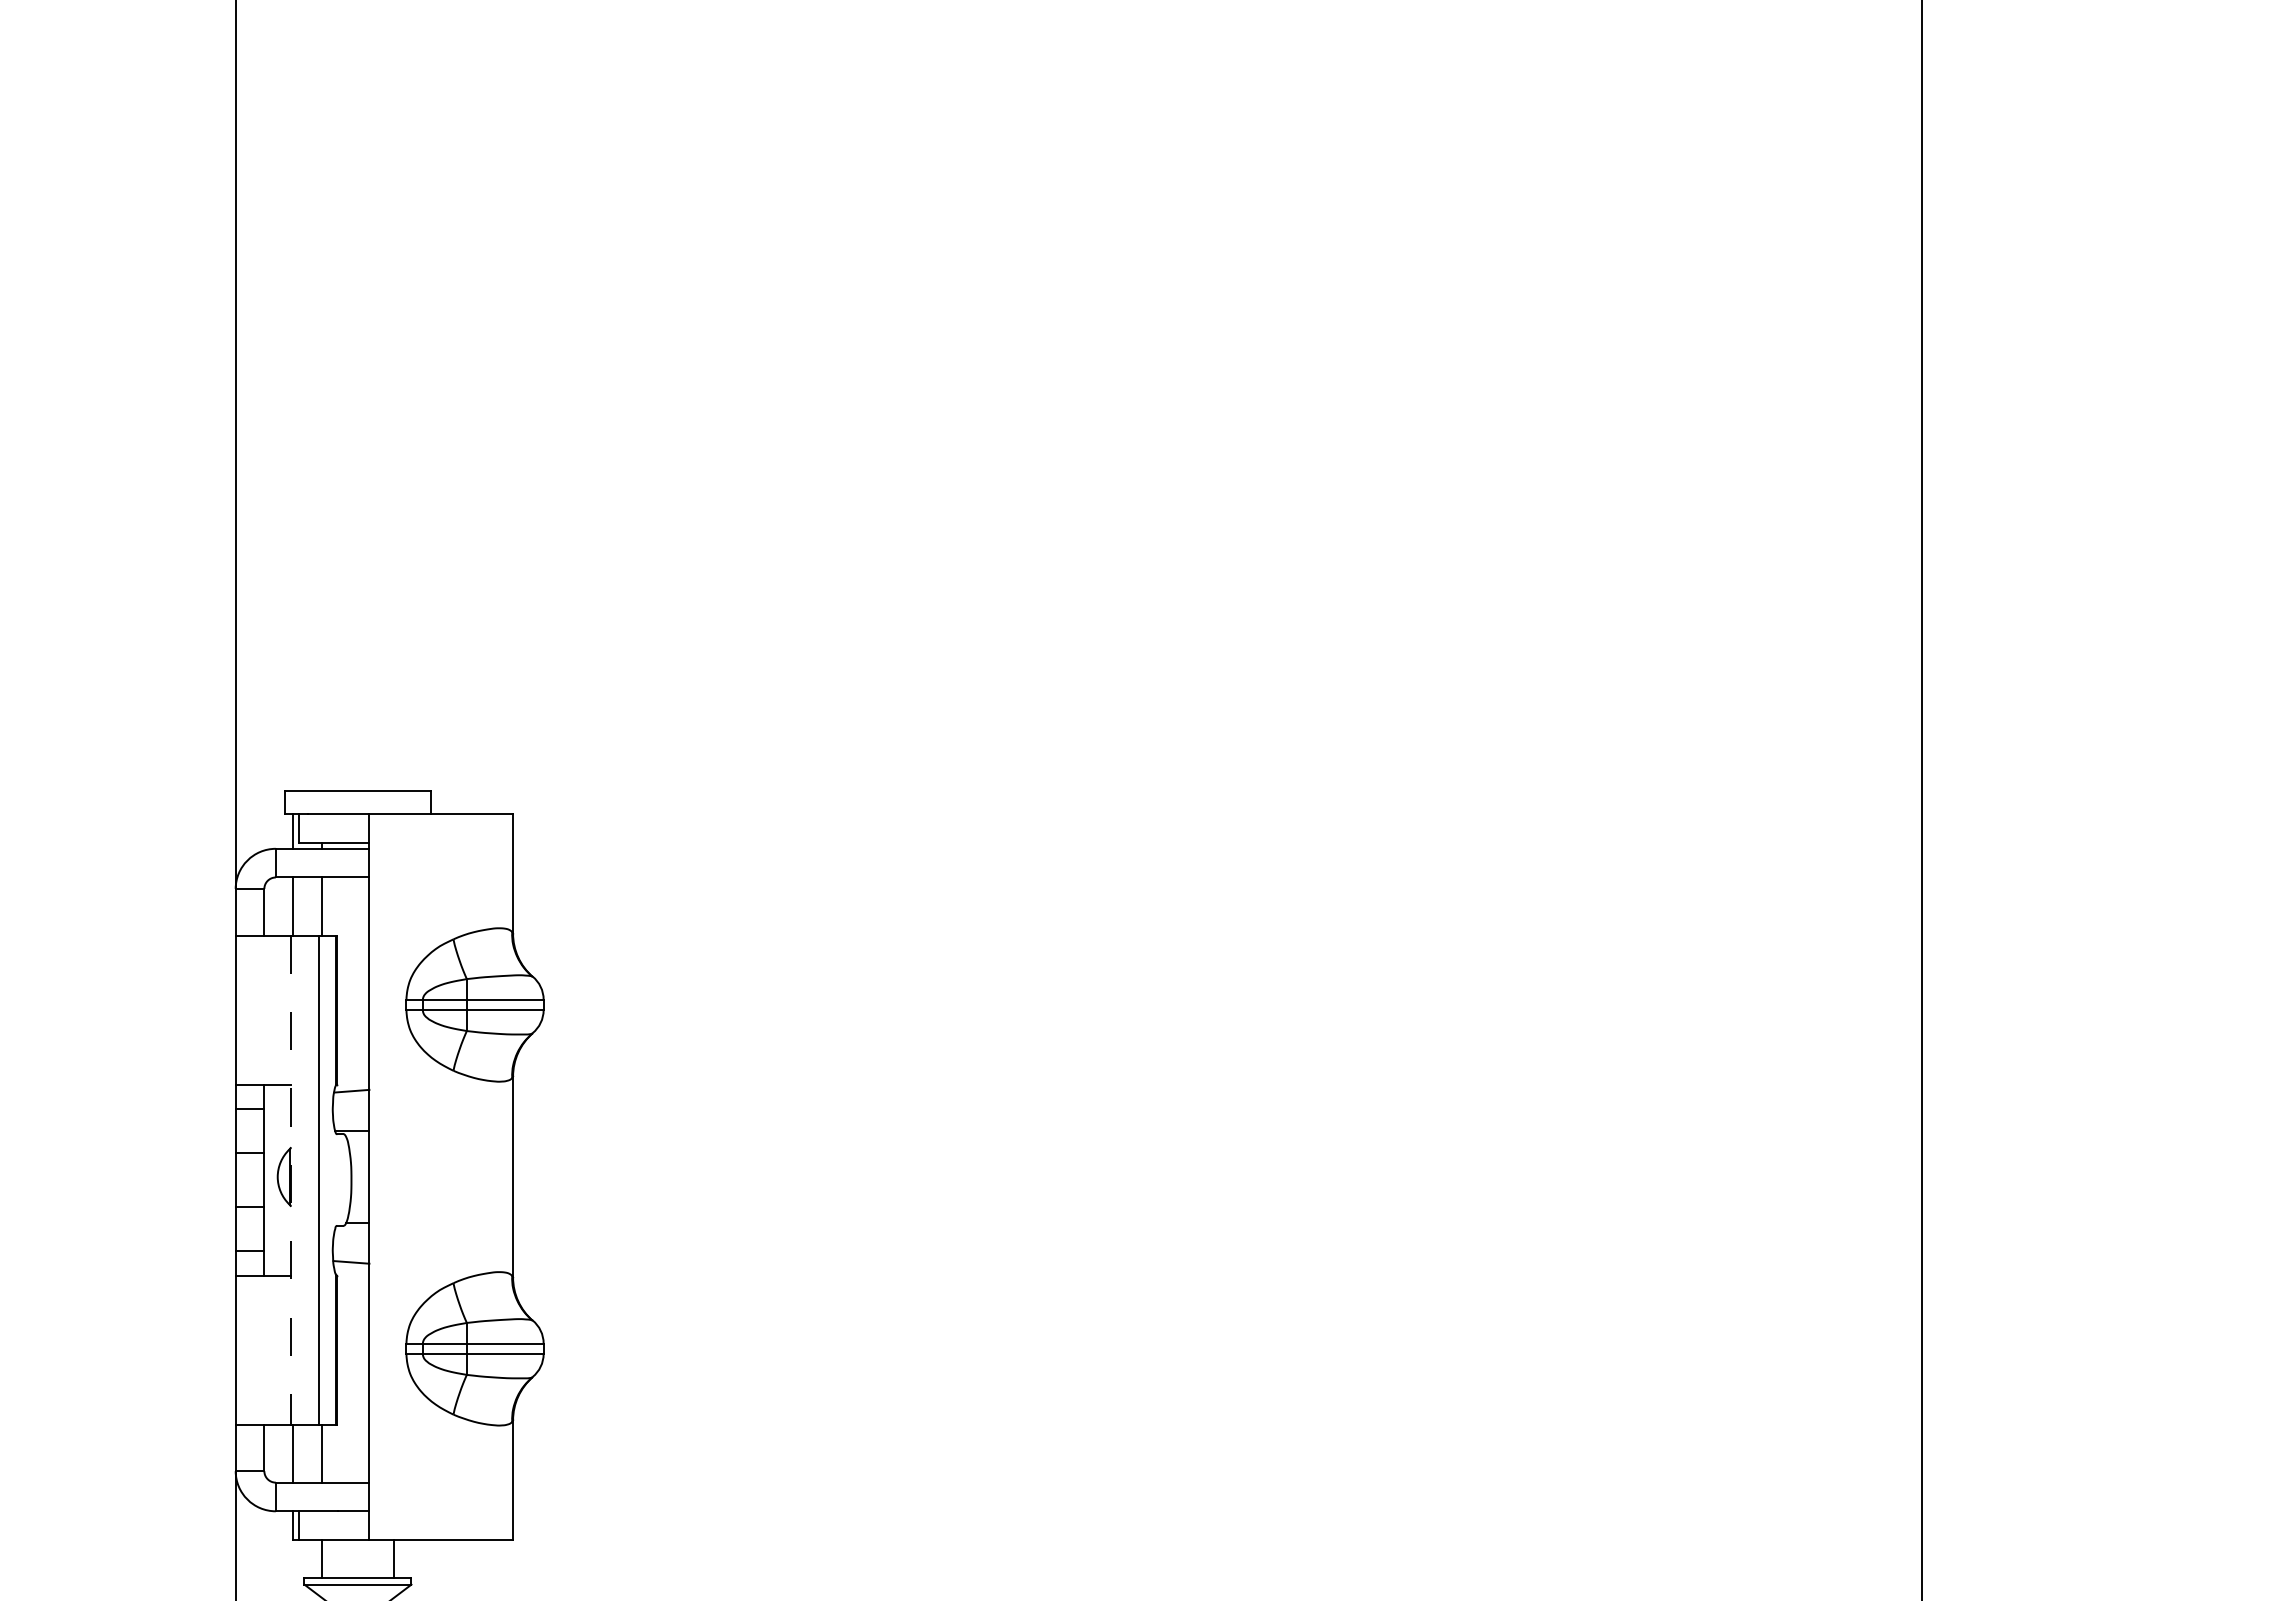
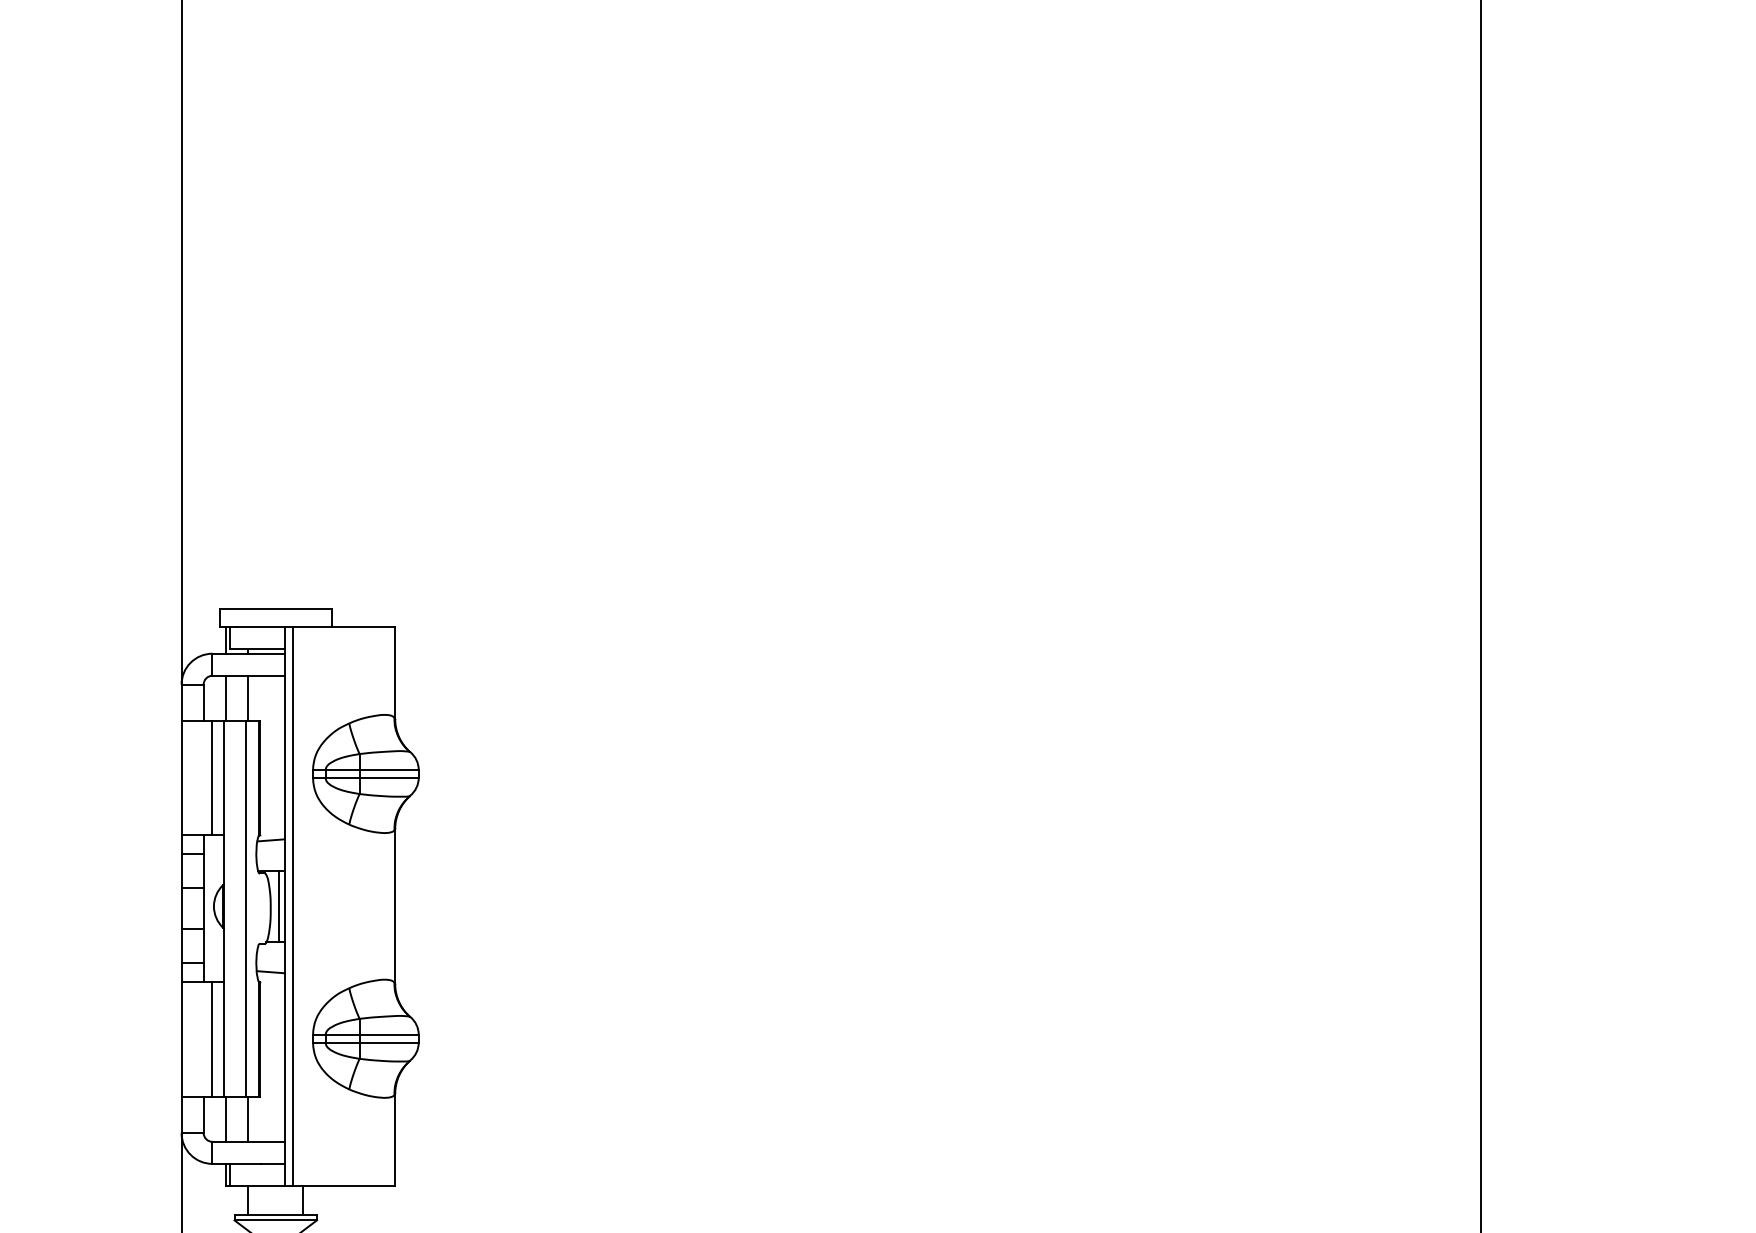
line: (274, 1009) -> (211, 777), added
line: (362, 1177) -> (279, 906), added
line: (379, 1177) -> (292, 906), added
line: (291, 1180) -> (224, 909), dashed -> solid
line: (274, 1349) -> (211, 1039), added

